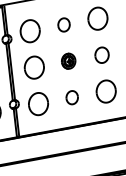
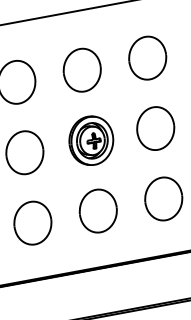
part: (63, 24) -> (81, 69), size x1.67
part: (101, 55) -> (154, 129), size x1.43
part: (68, 60) -> (90, 138), size x1.67
part: (71, 97) -> (96, 210), size x1.67

